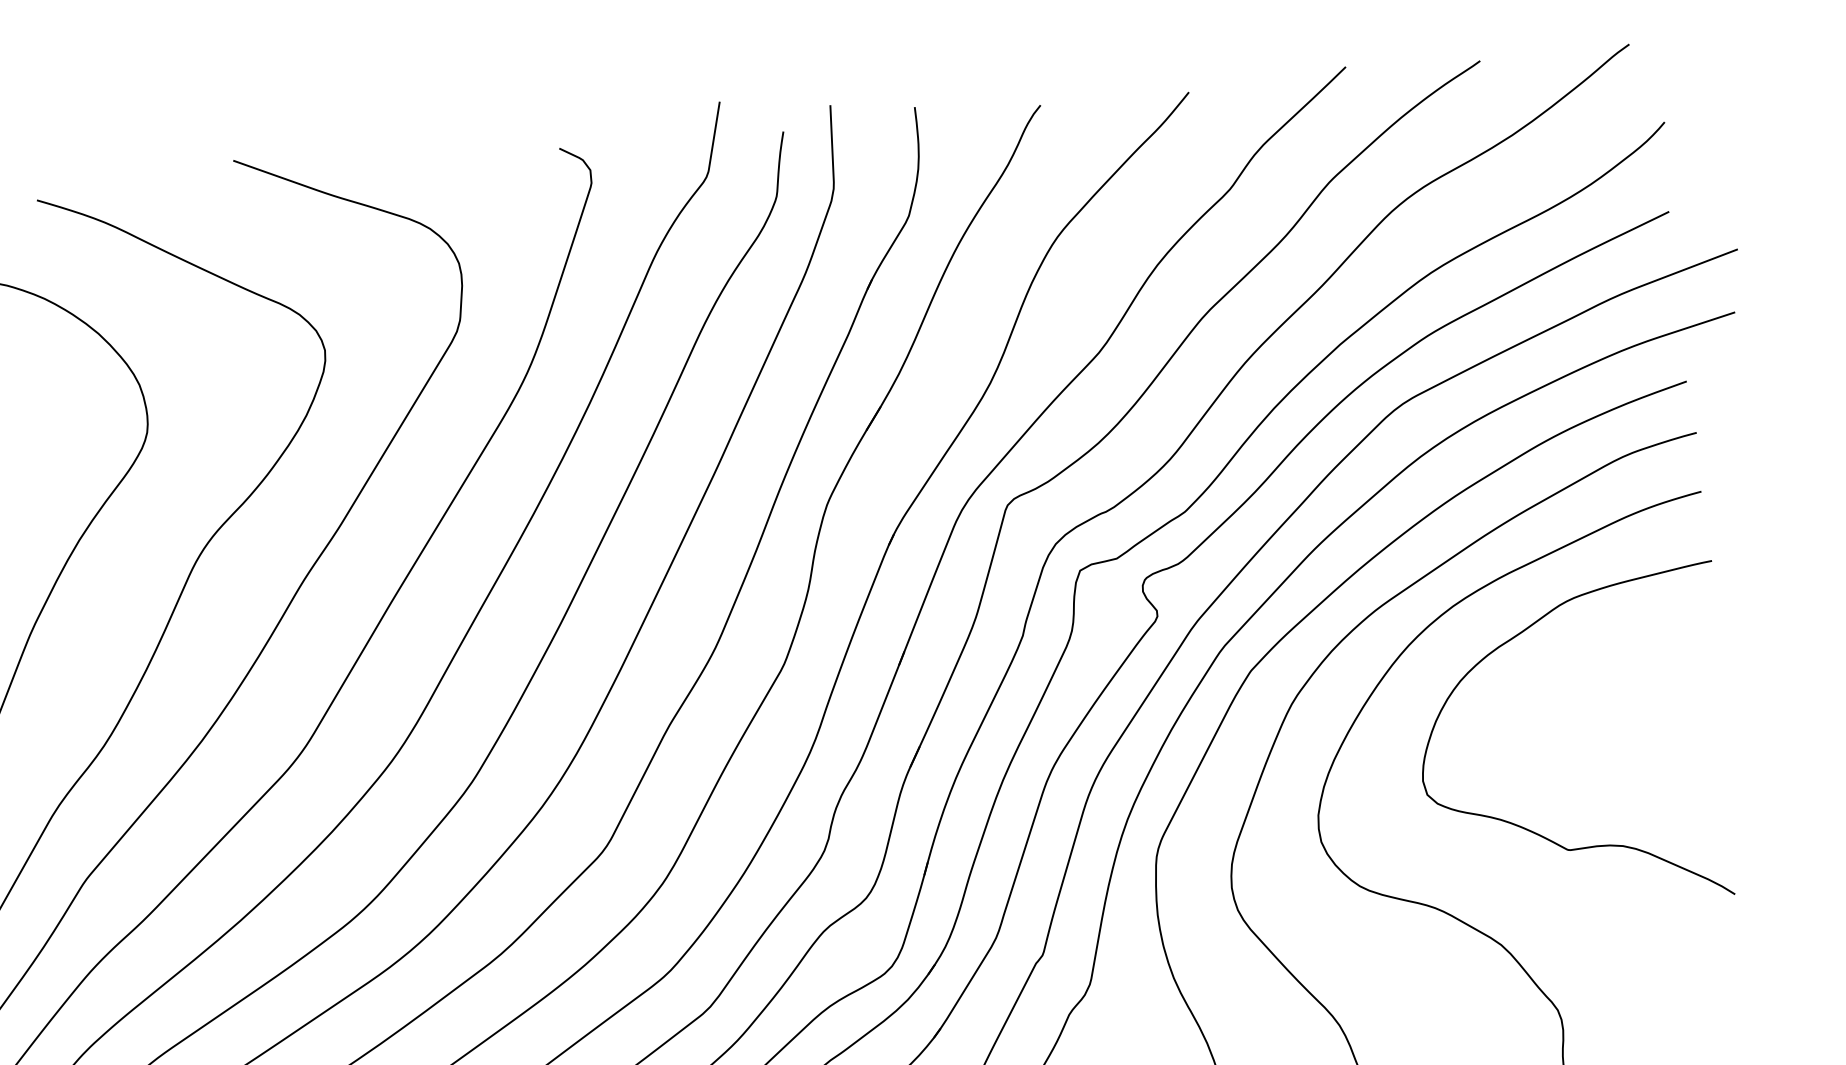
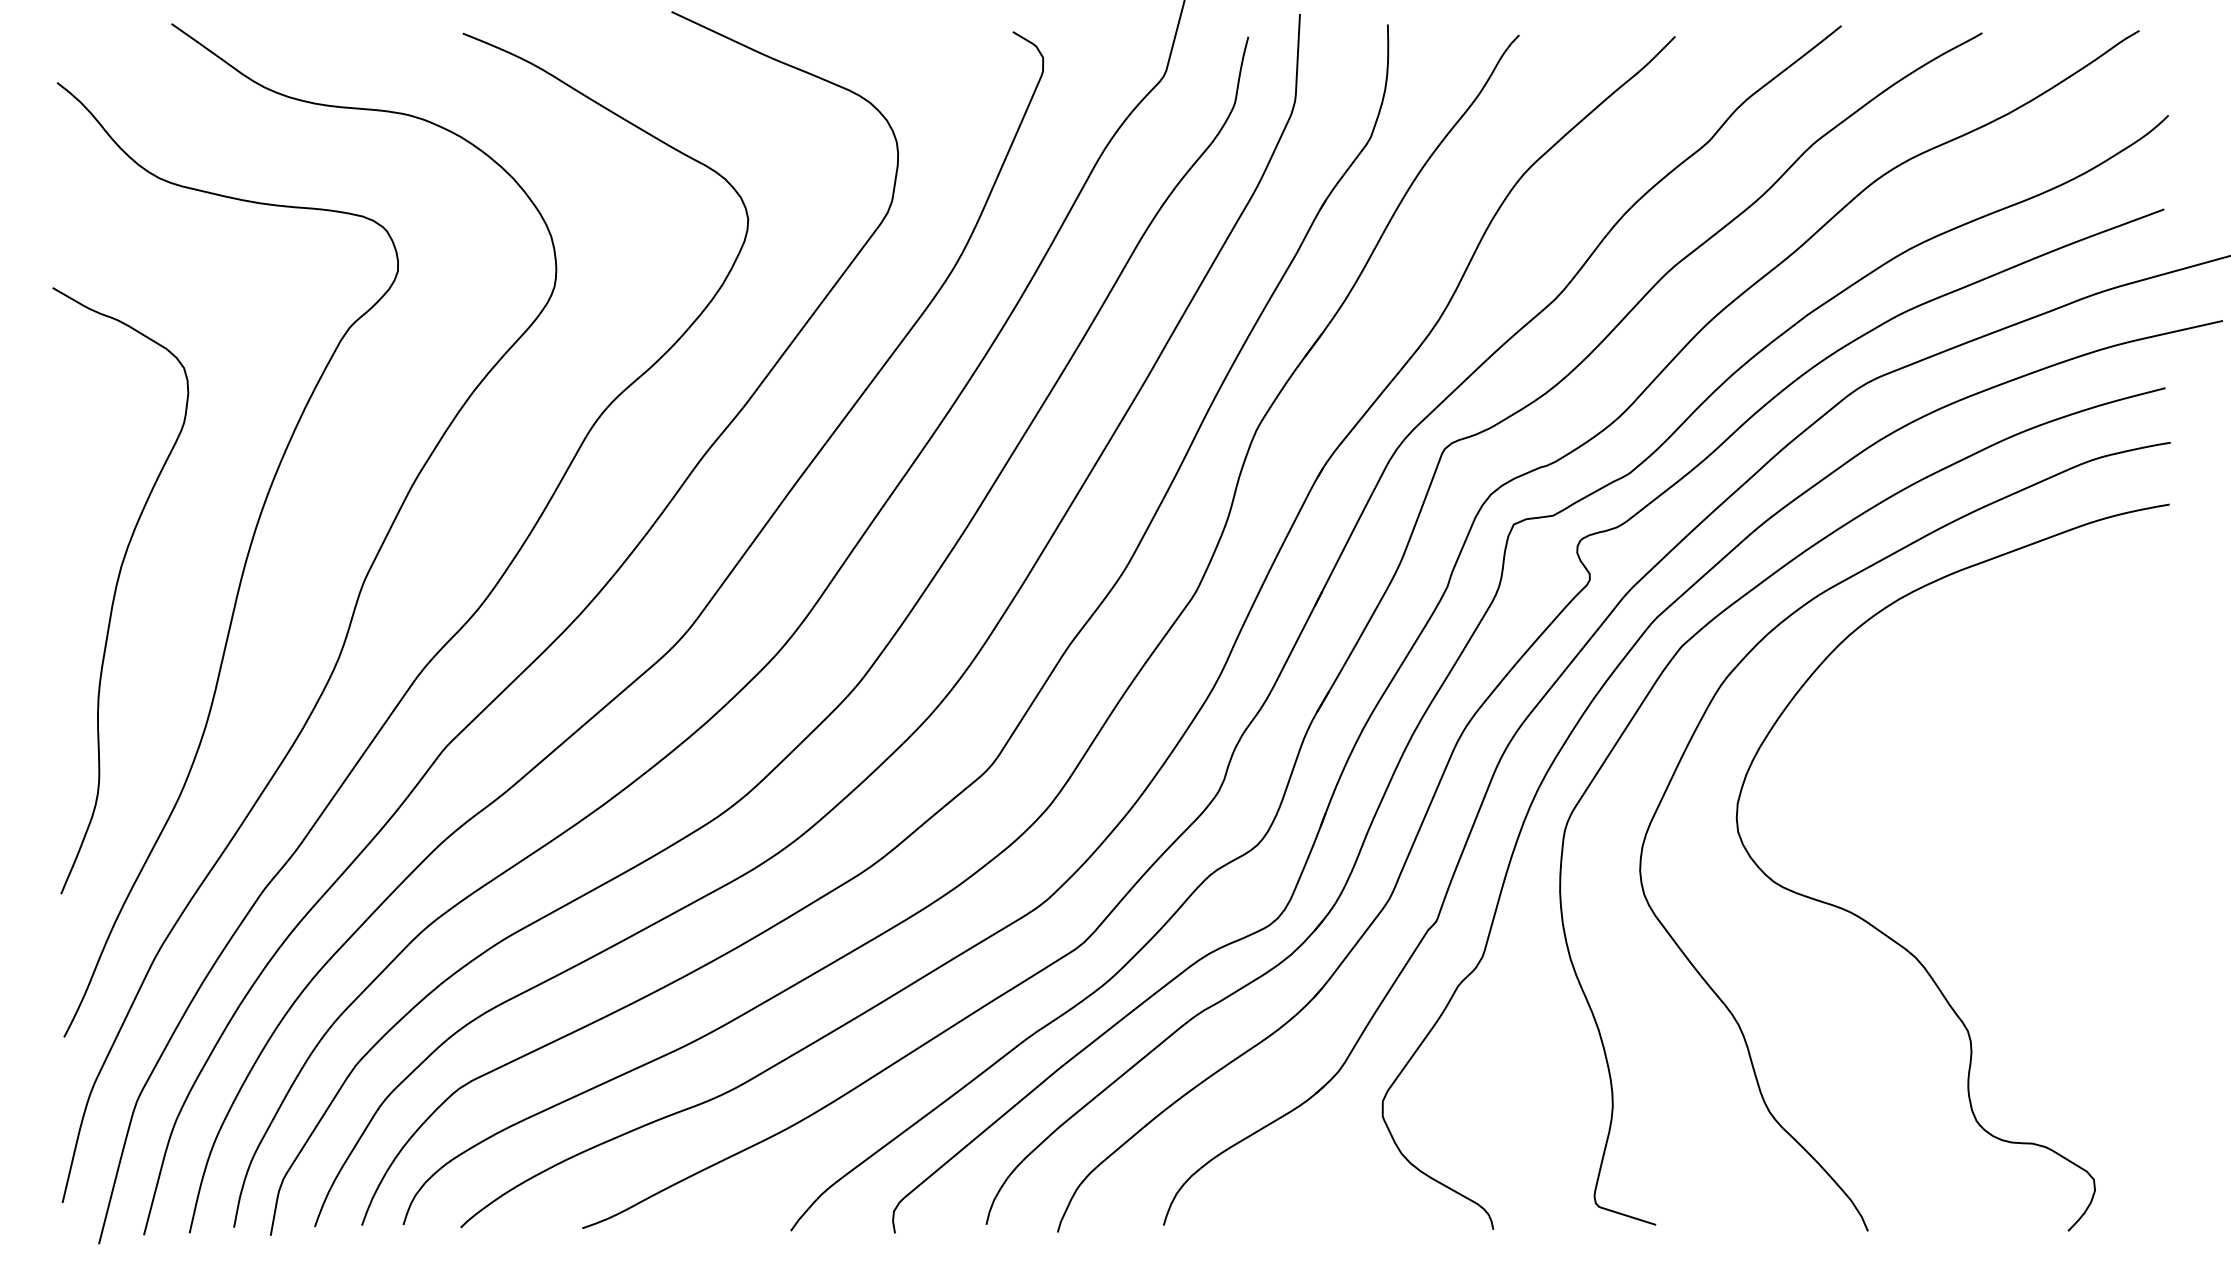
curve: (1536, 832) -> (1963, 843), removed

